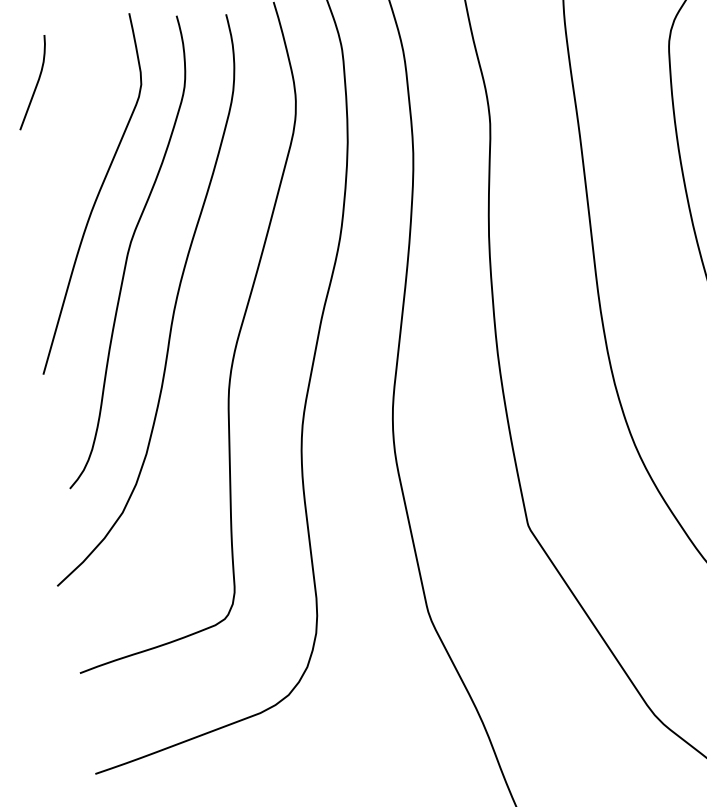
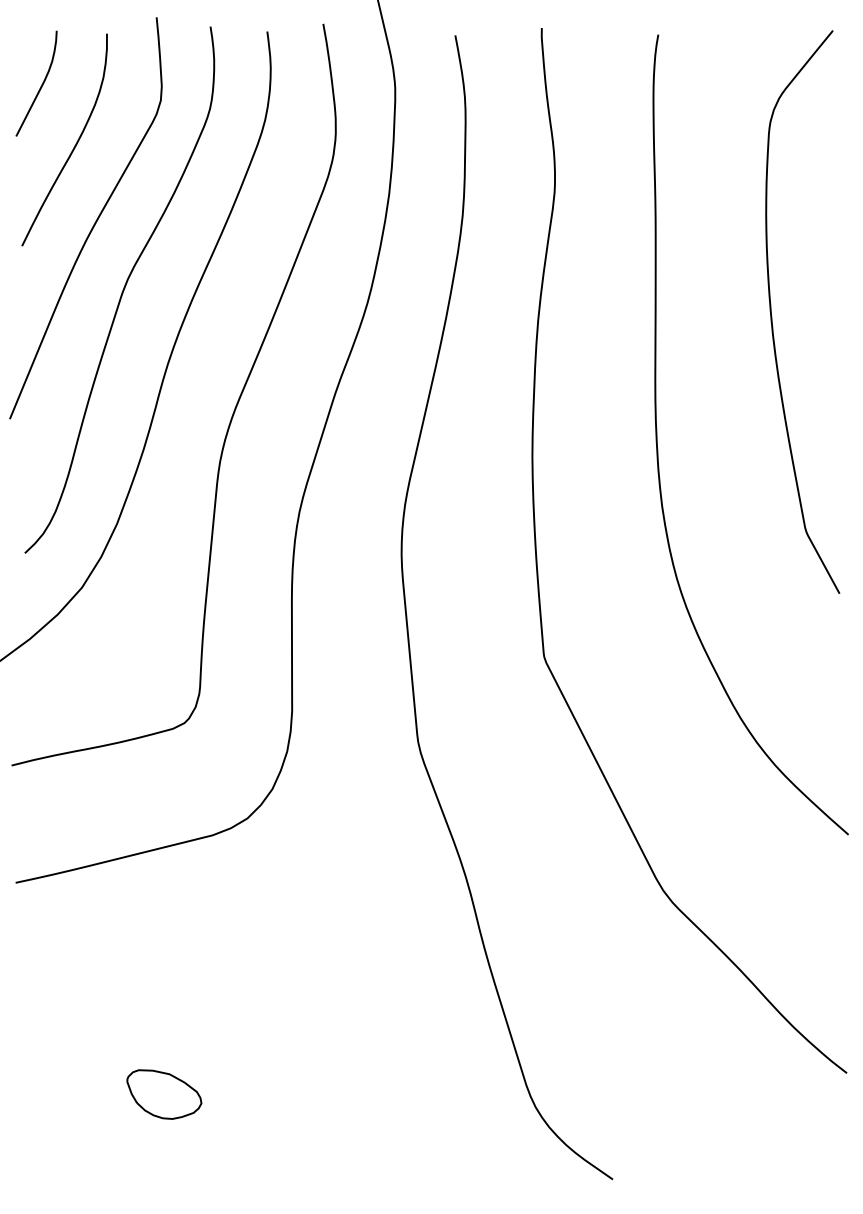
curve: (71, 132) -> (74, 145), added

